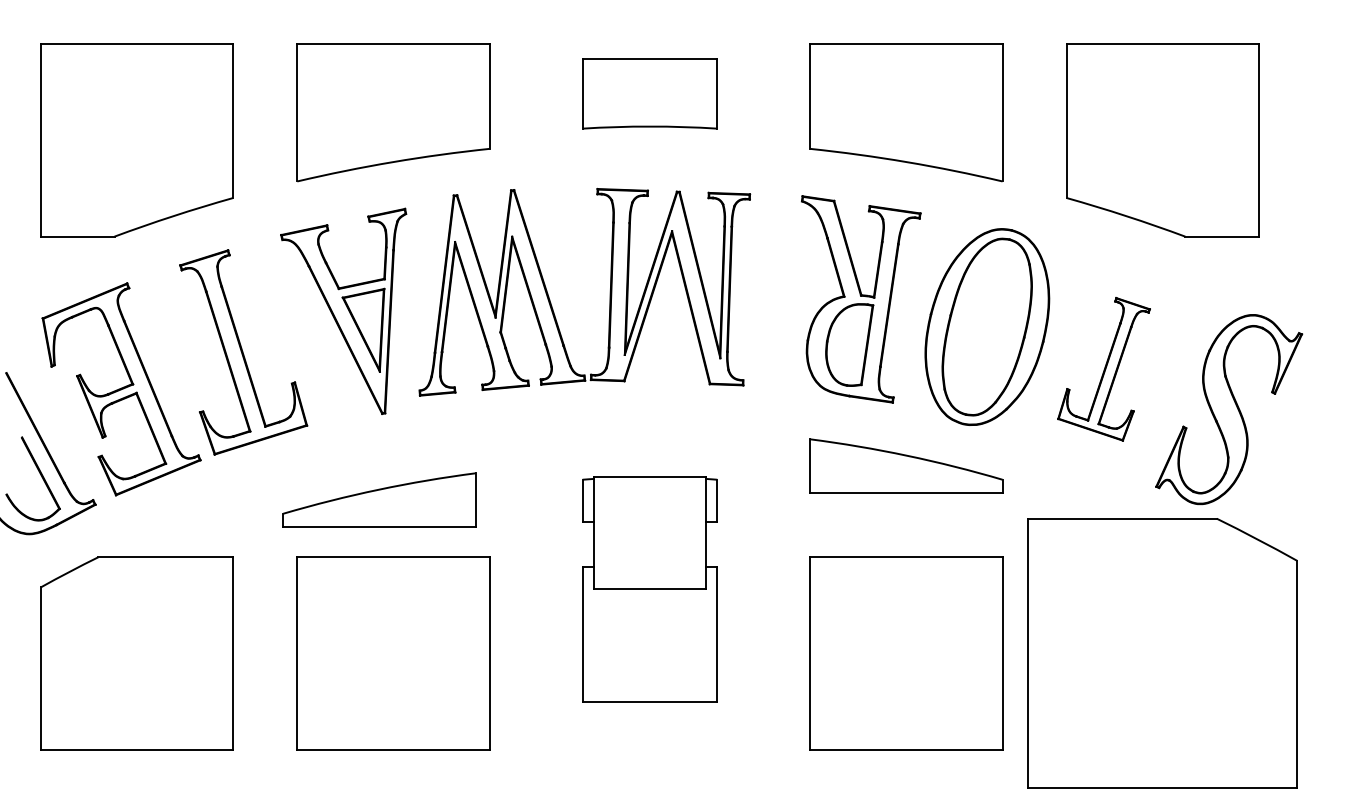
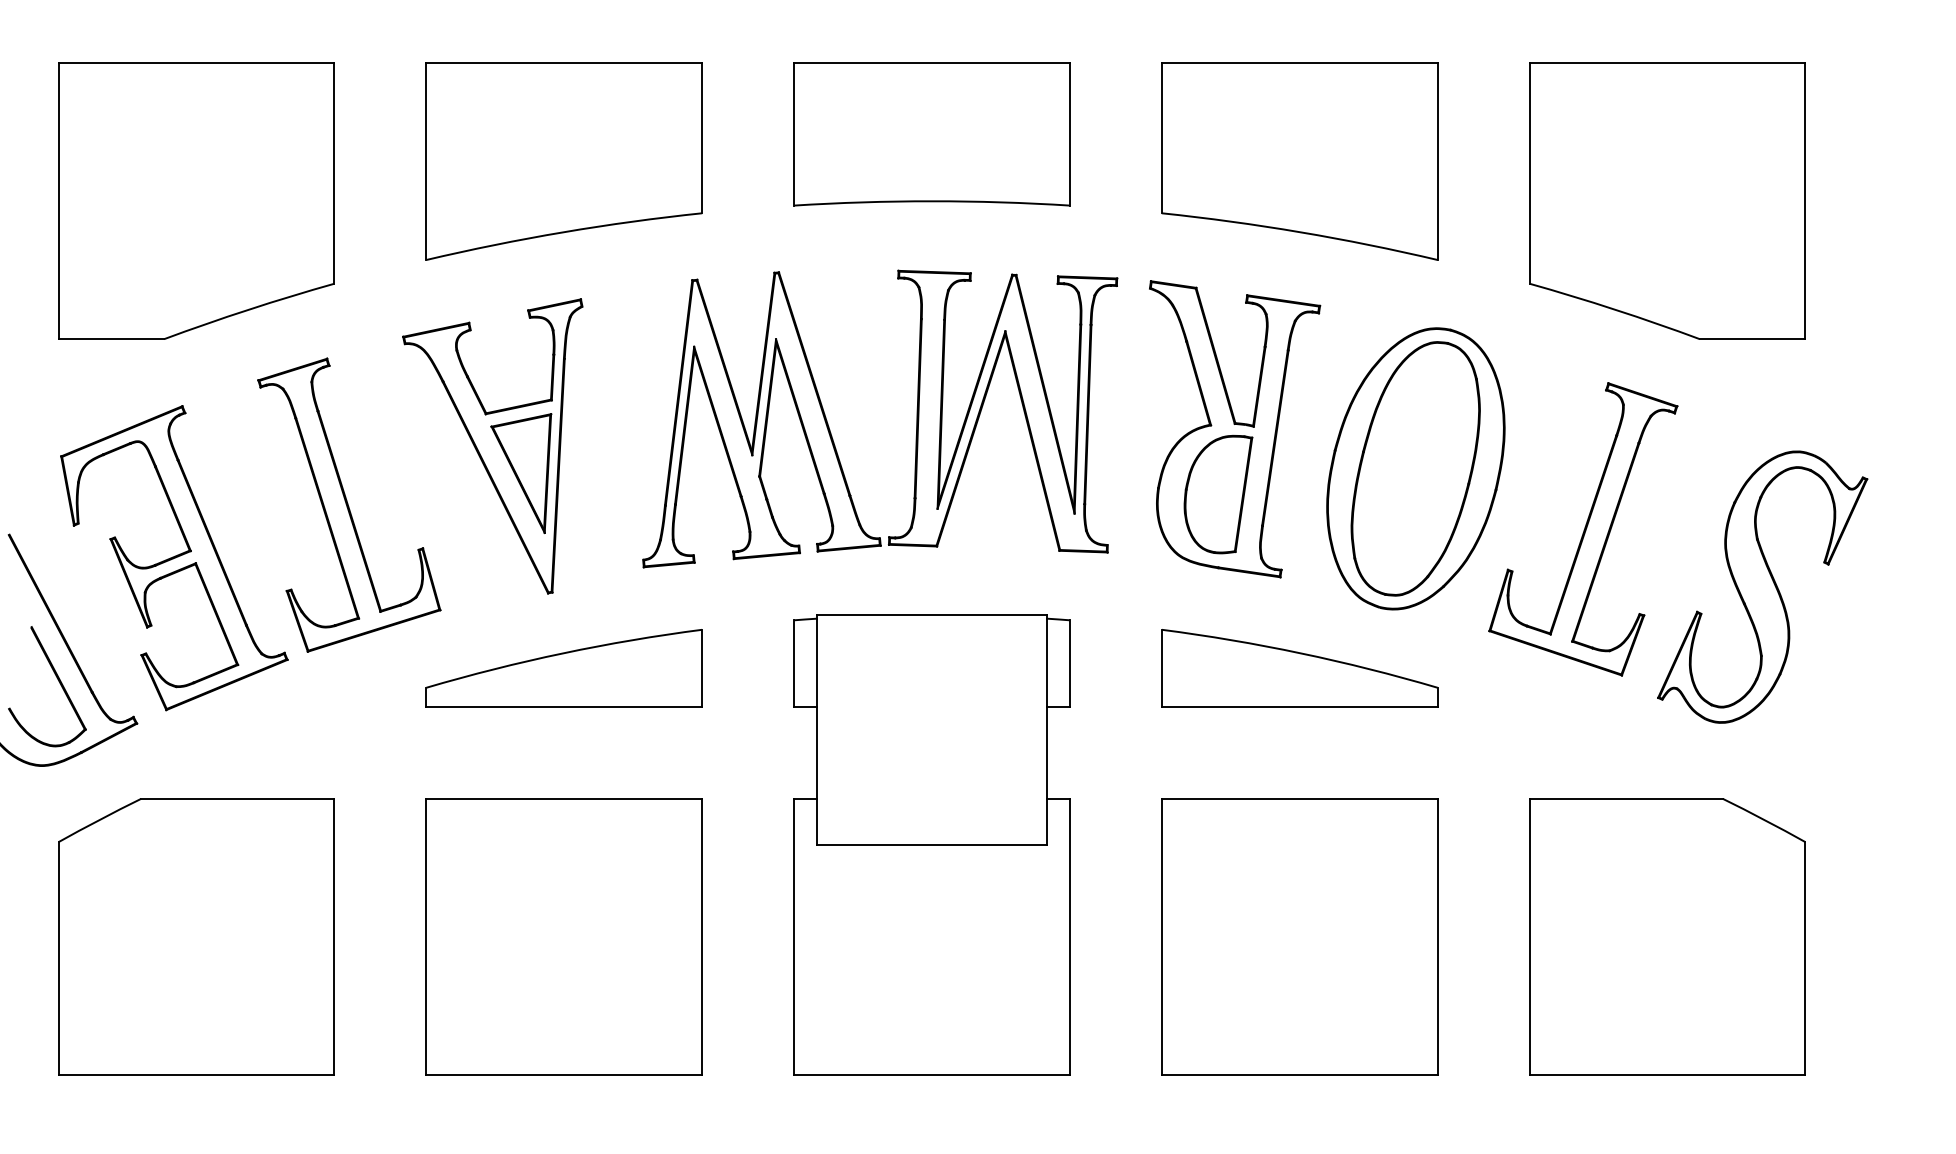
part: (649, 93) -> (931, 133), size x1.43
part: (609, 292) -> (915, 419), moved
part: (1103, 369) -> (1582, 529), size x1.43
part: (379, 499) -> (564, 667), moved
part: (649, 589) -> (931, 845), size x1.43
part: (1162, 653) -> (1667, 936), size x0.71

